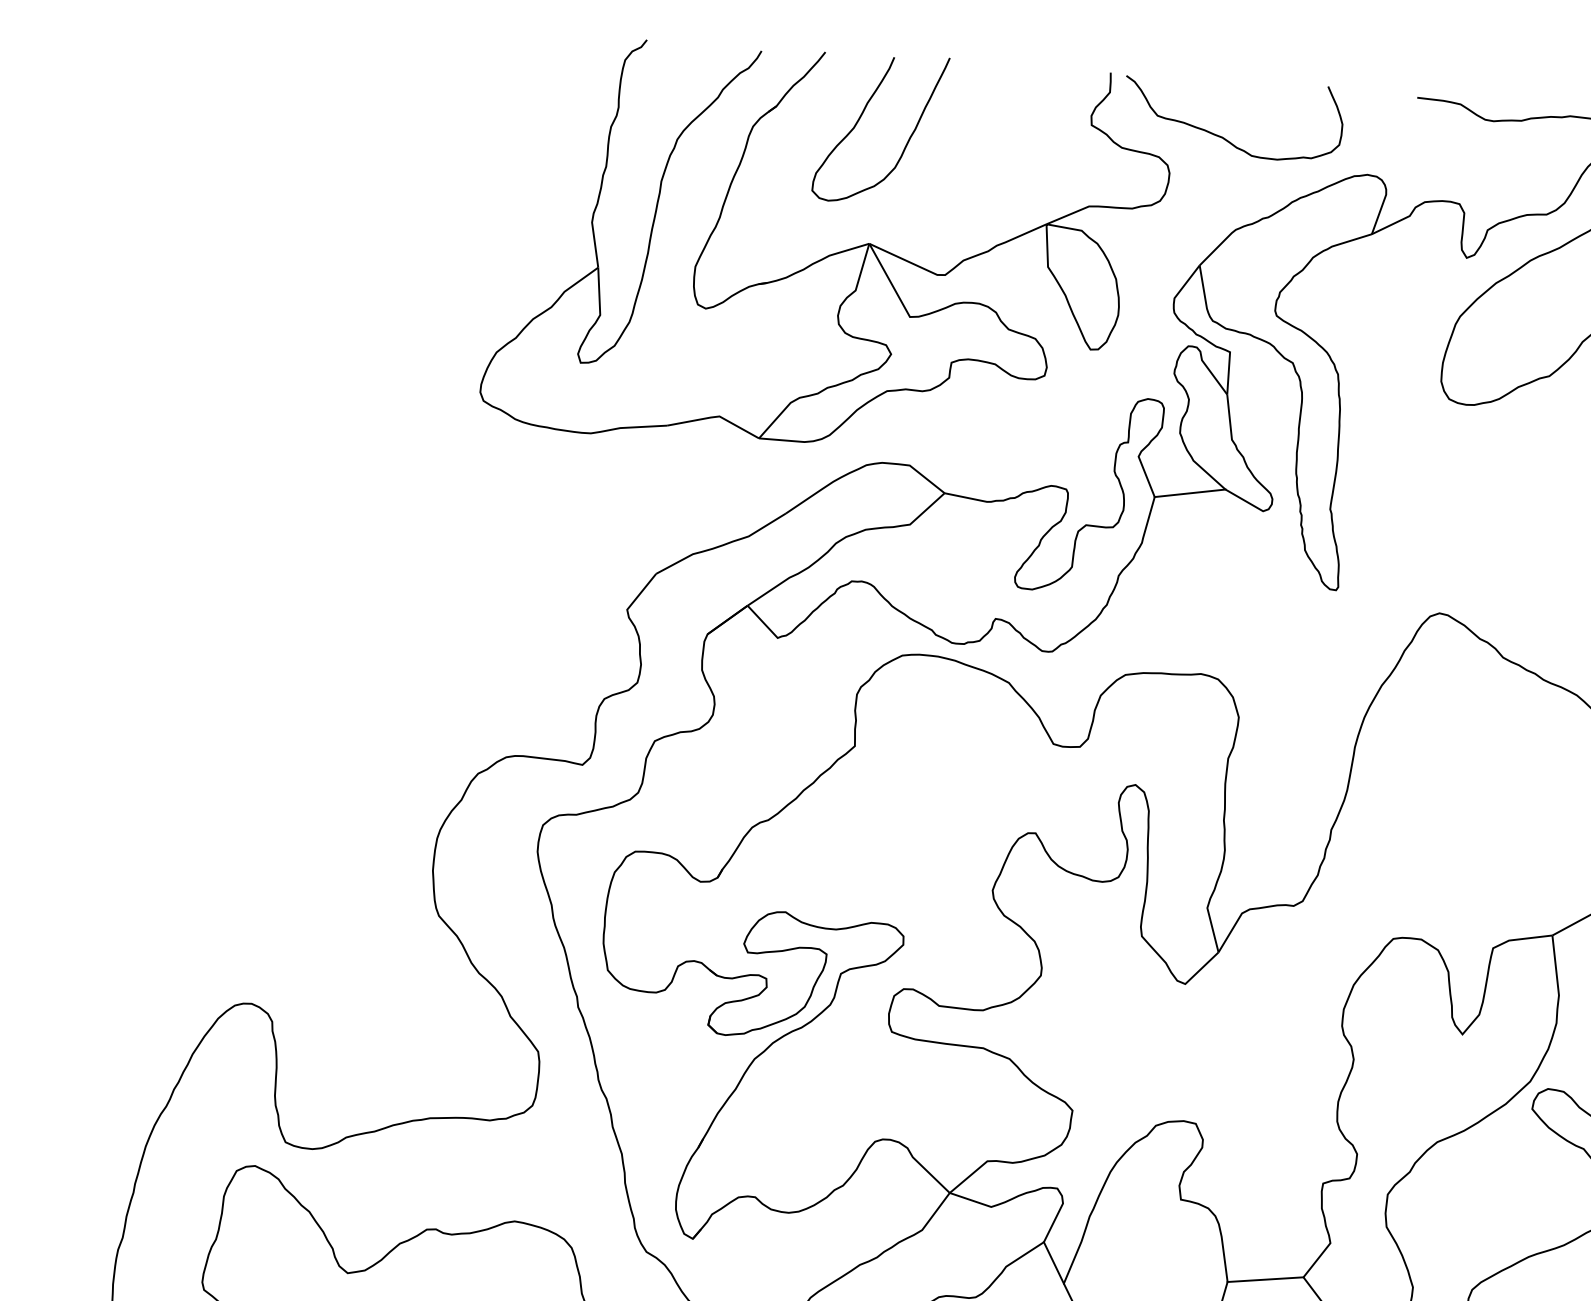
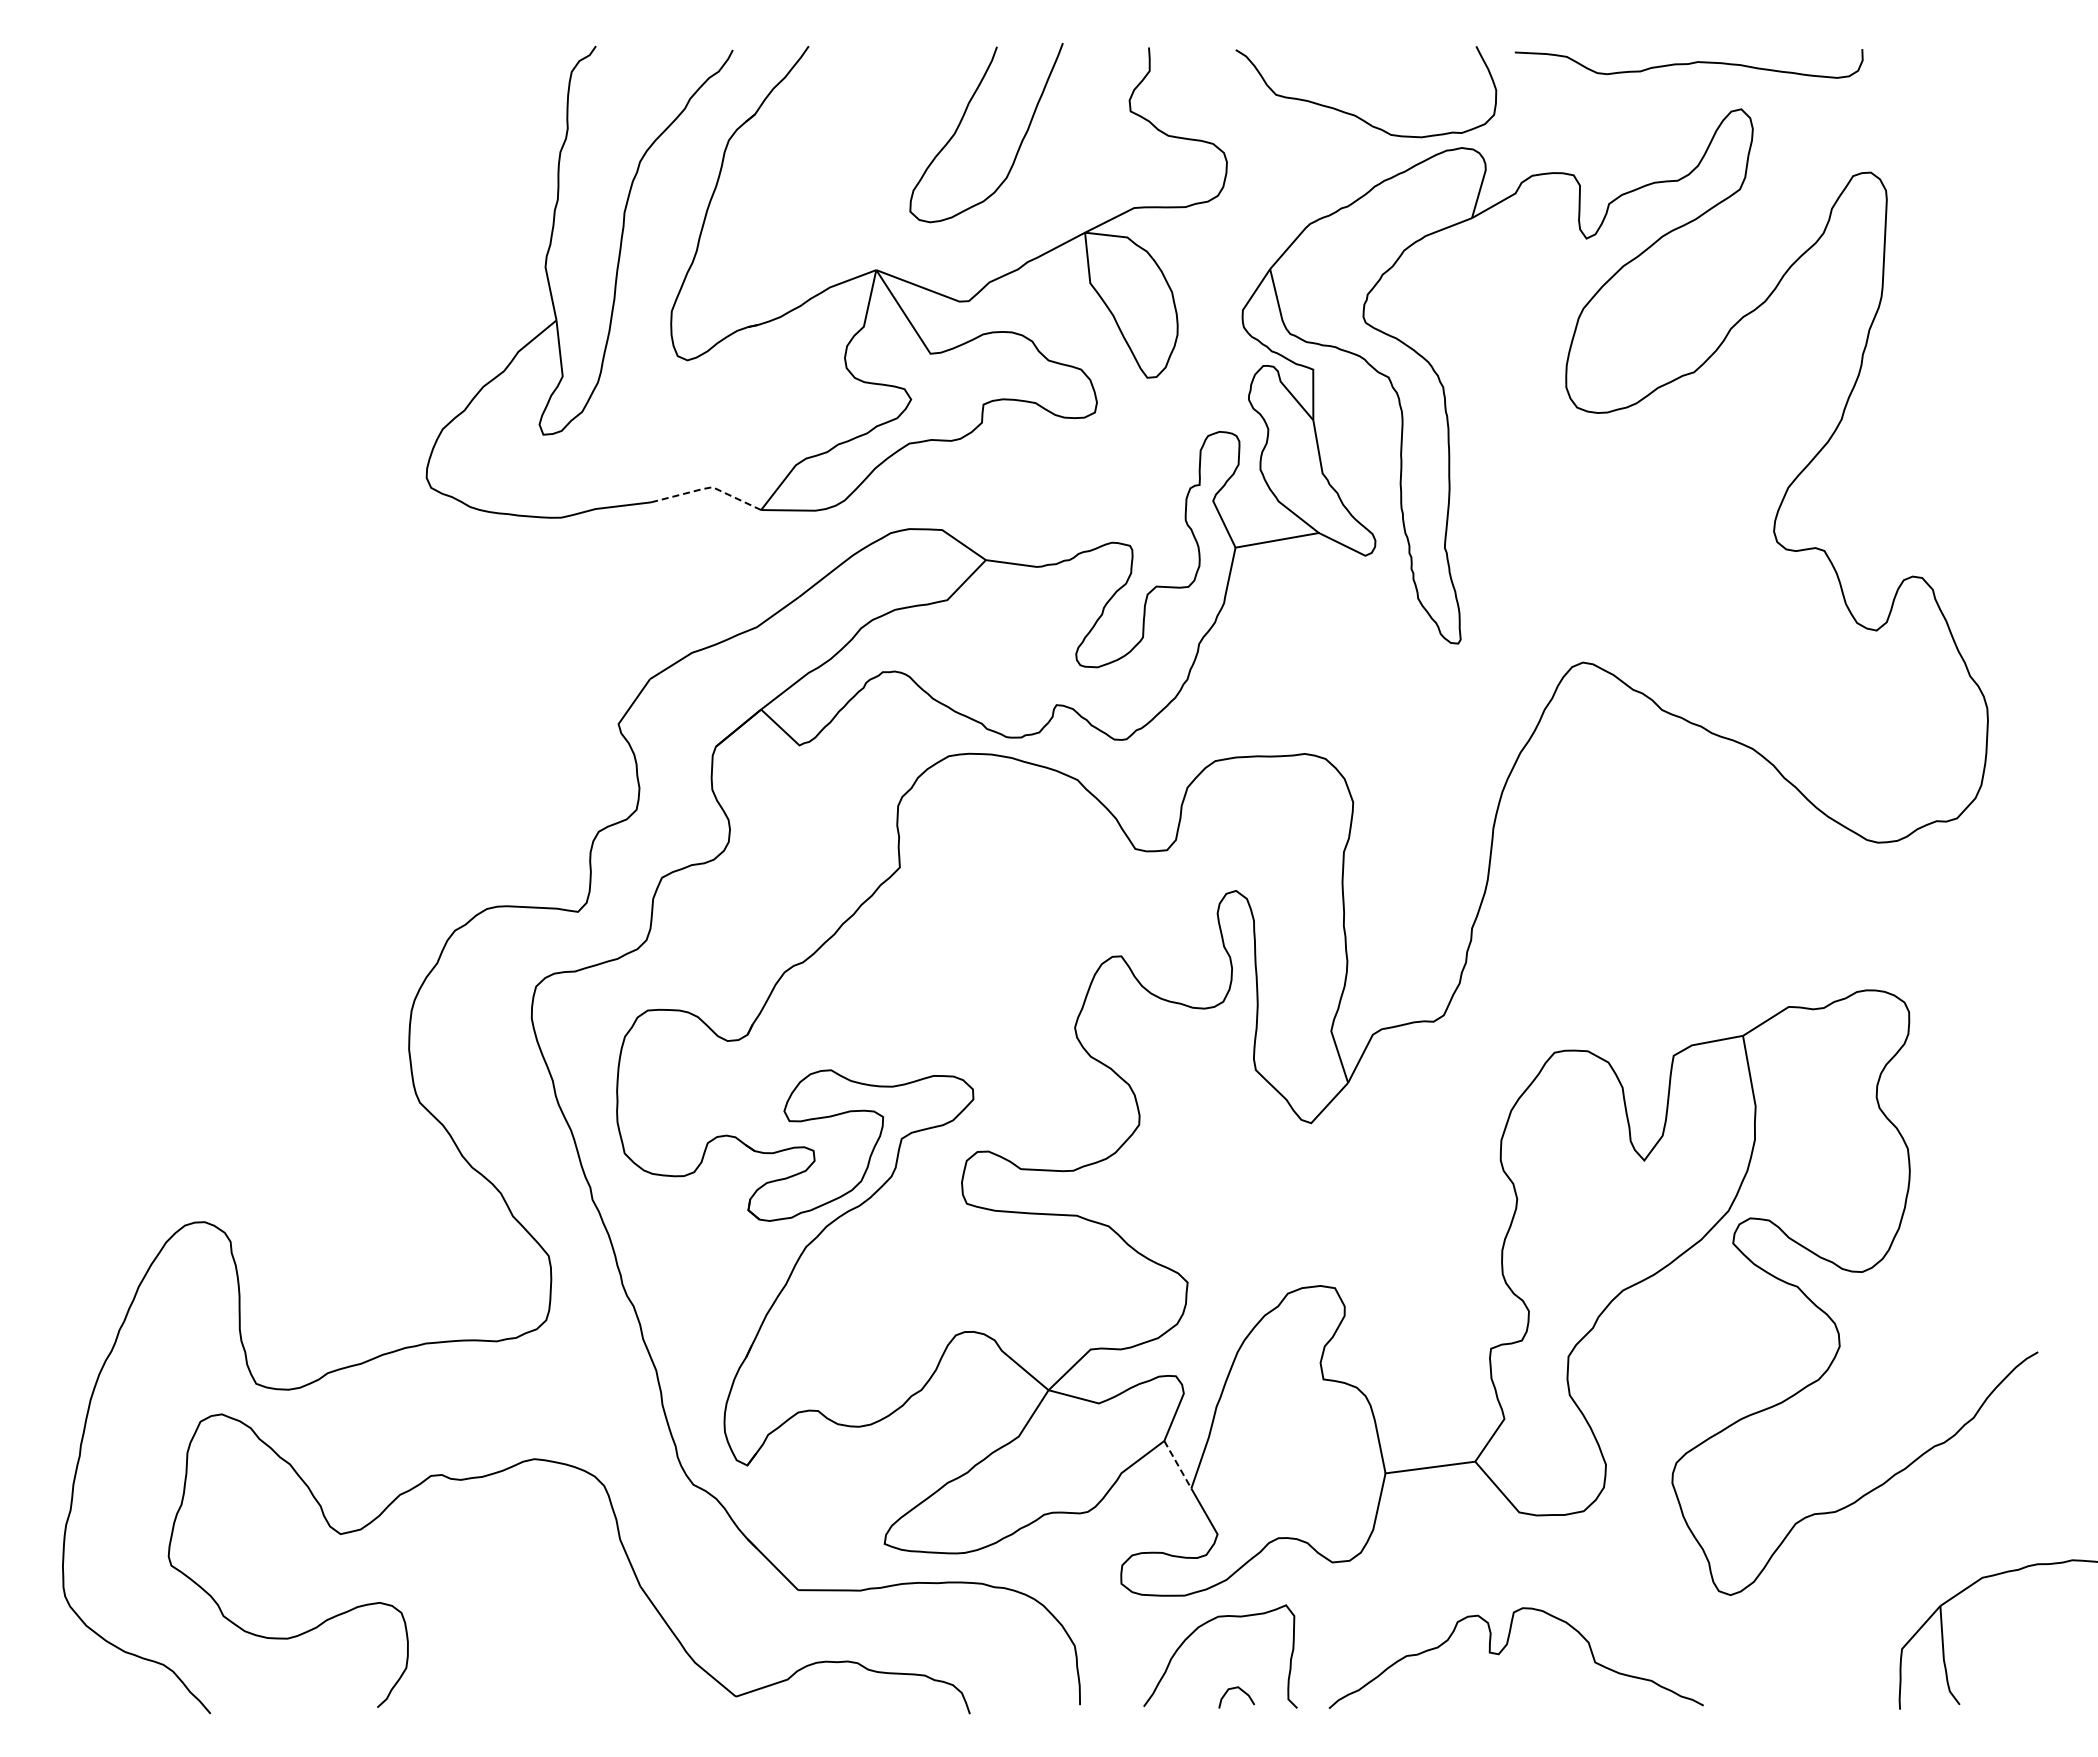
curve: (861, 117) -> (962, 120), moved
curve: (1223, 136) -> (1355, 114), moved
line: (715, 417) -> (707, 488), solid -> dashed
line: (1054, 1263) -> (1178, 1465), solid -> dashed

